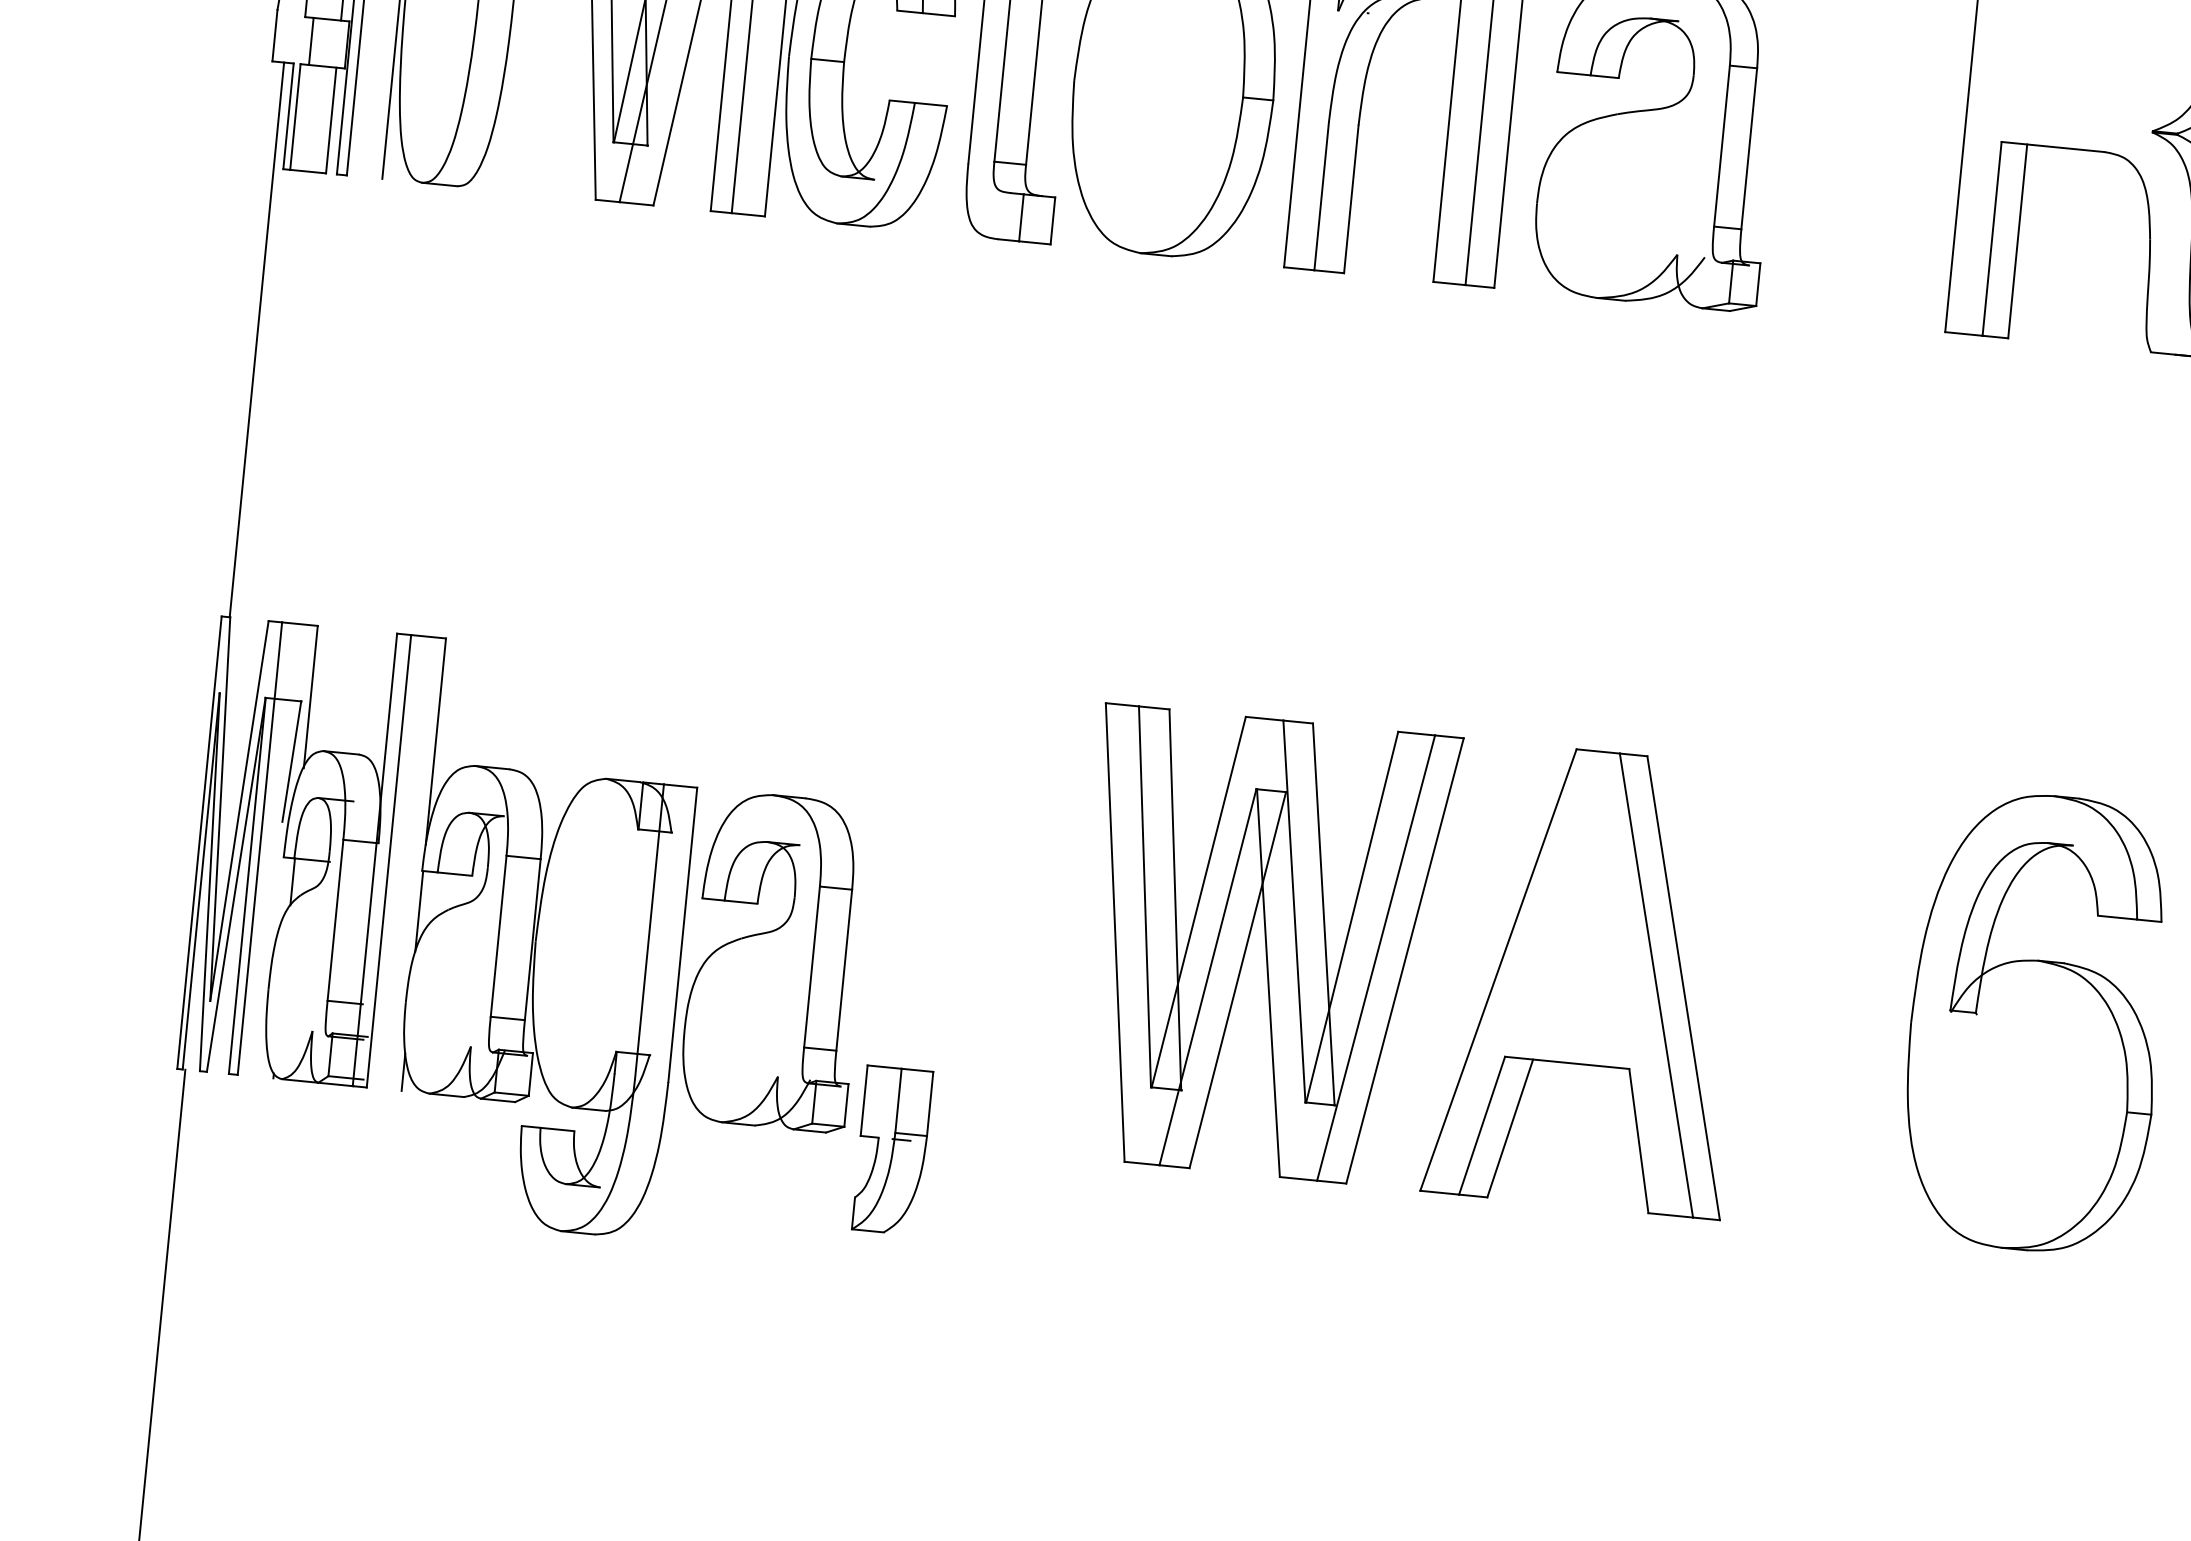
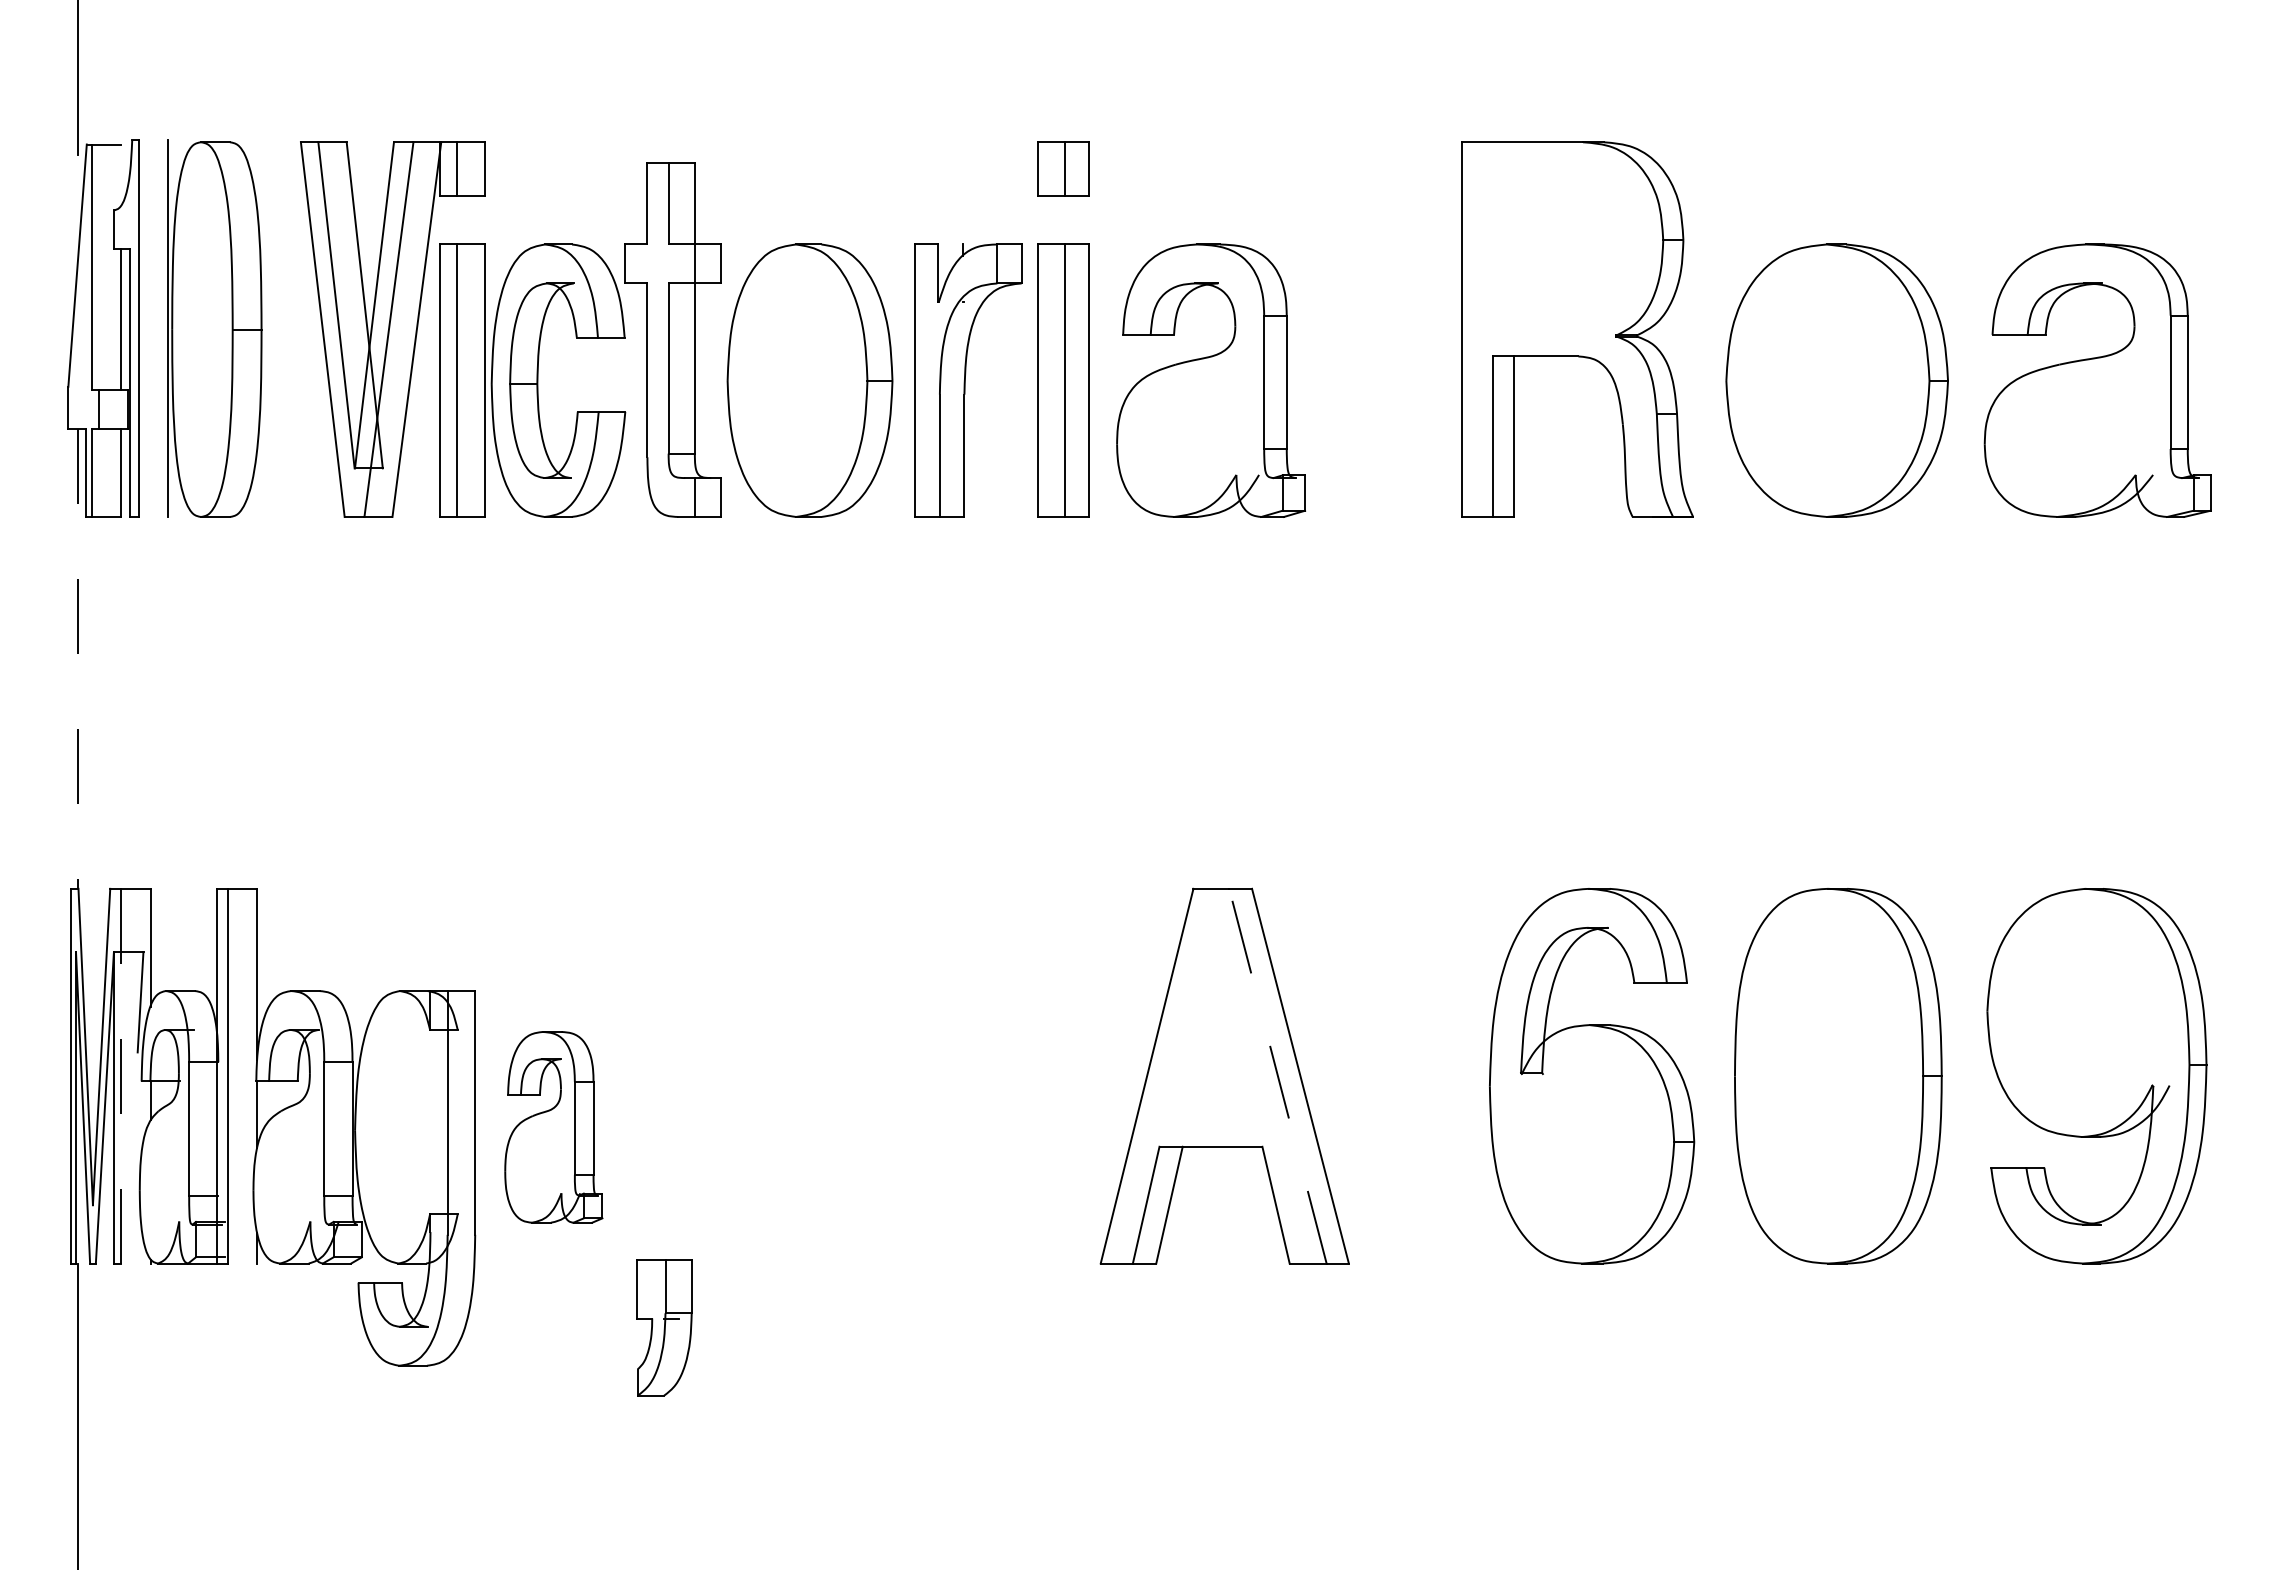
line: (257, 340) -> (78, 659), solid -> dashed
line: (260, 847) -> (121, 1075), solid -> dashed
part: (1262, 946) -> (951, 1075), removed
part: (775, 961) -> (553, 1127), size x0.7
line: (1655, 985) -> (1277, 1076), solid -> dashed
part: (892, 1149) -> (664, 1327), moved

